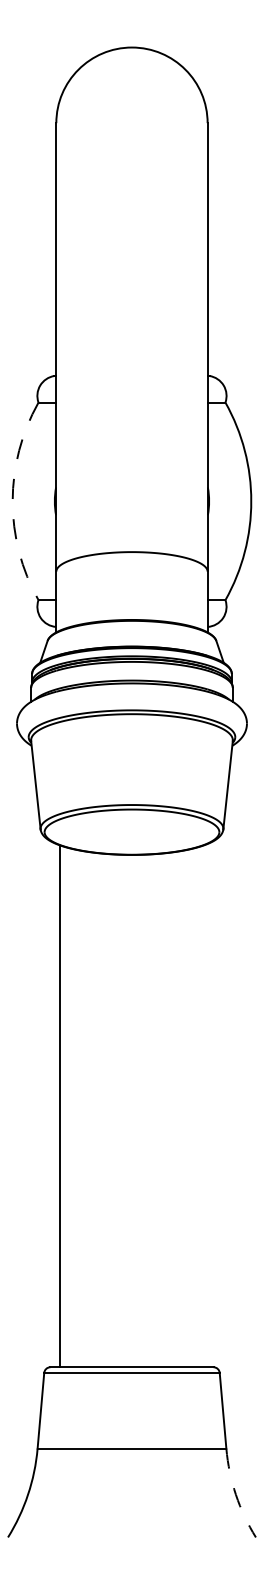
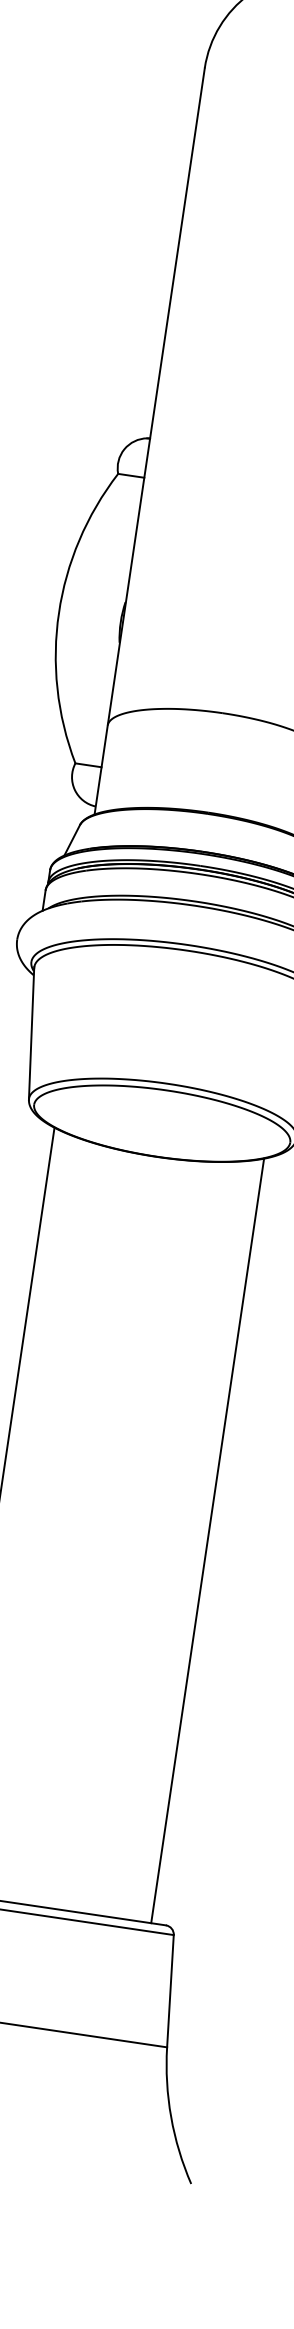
arc: (12, 501) -> (58, 613), dashed -> solid
line: (203, 1106) -> (207, 1541), added
arc: (235, 1494) -> (170, 2116), dashed -> solid

